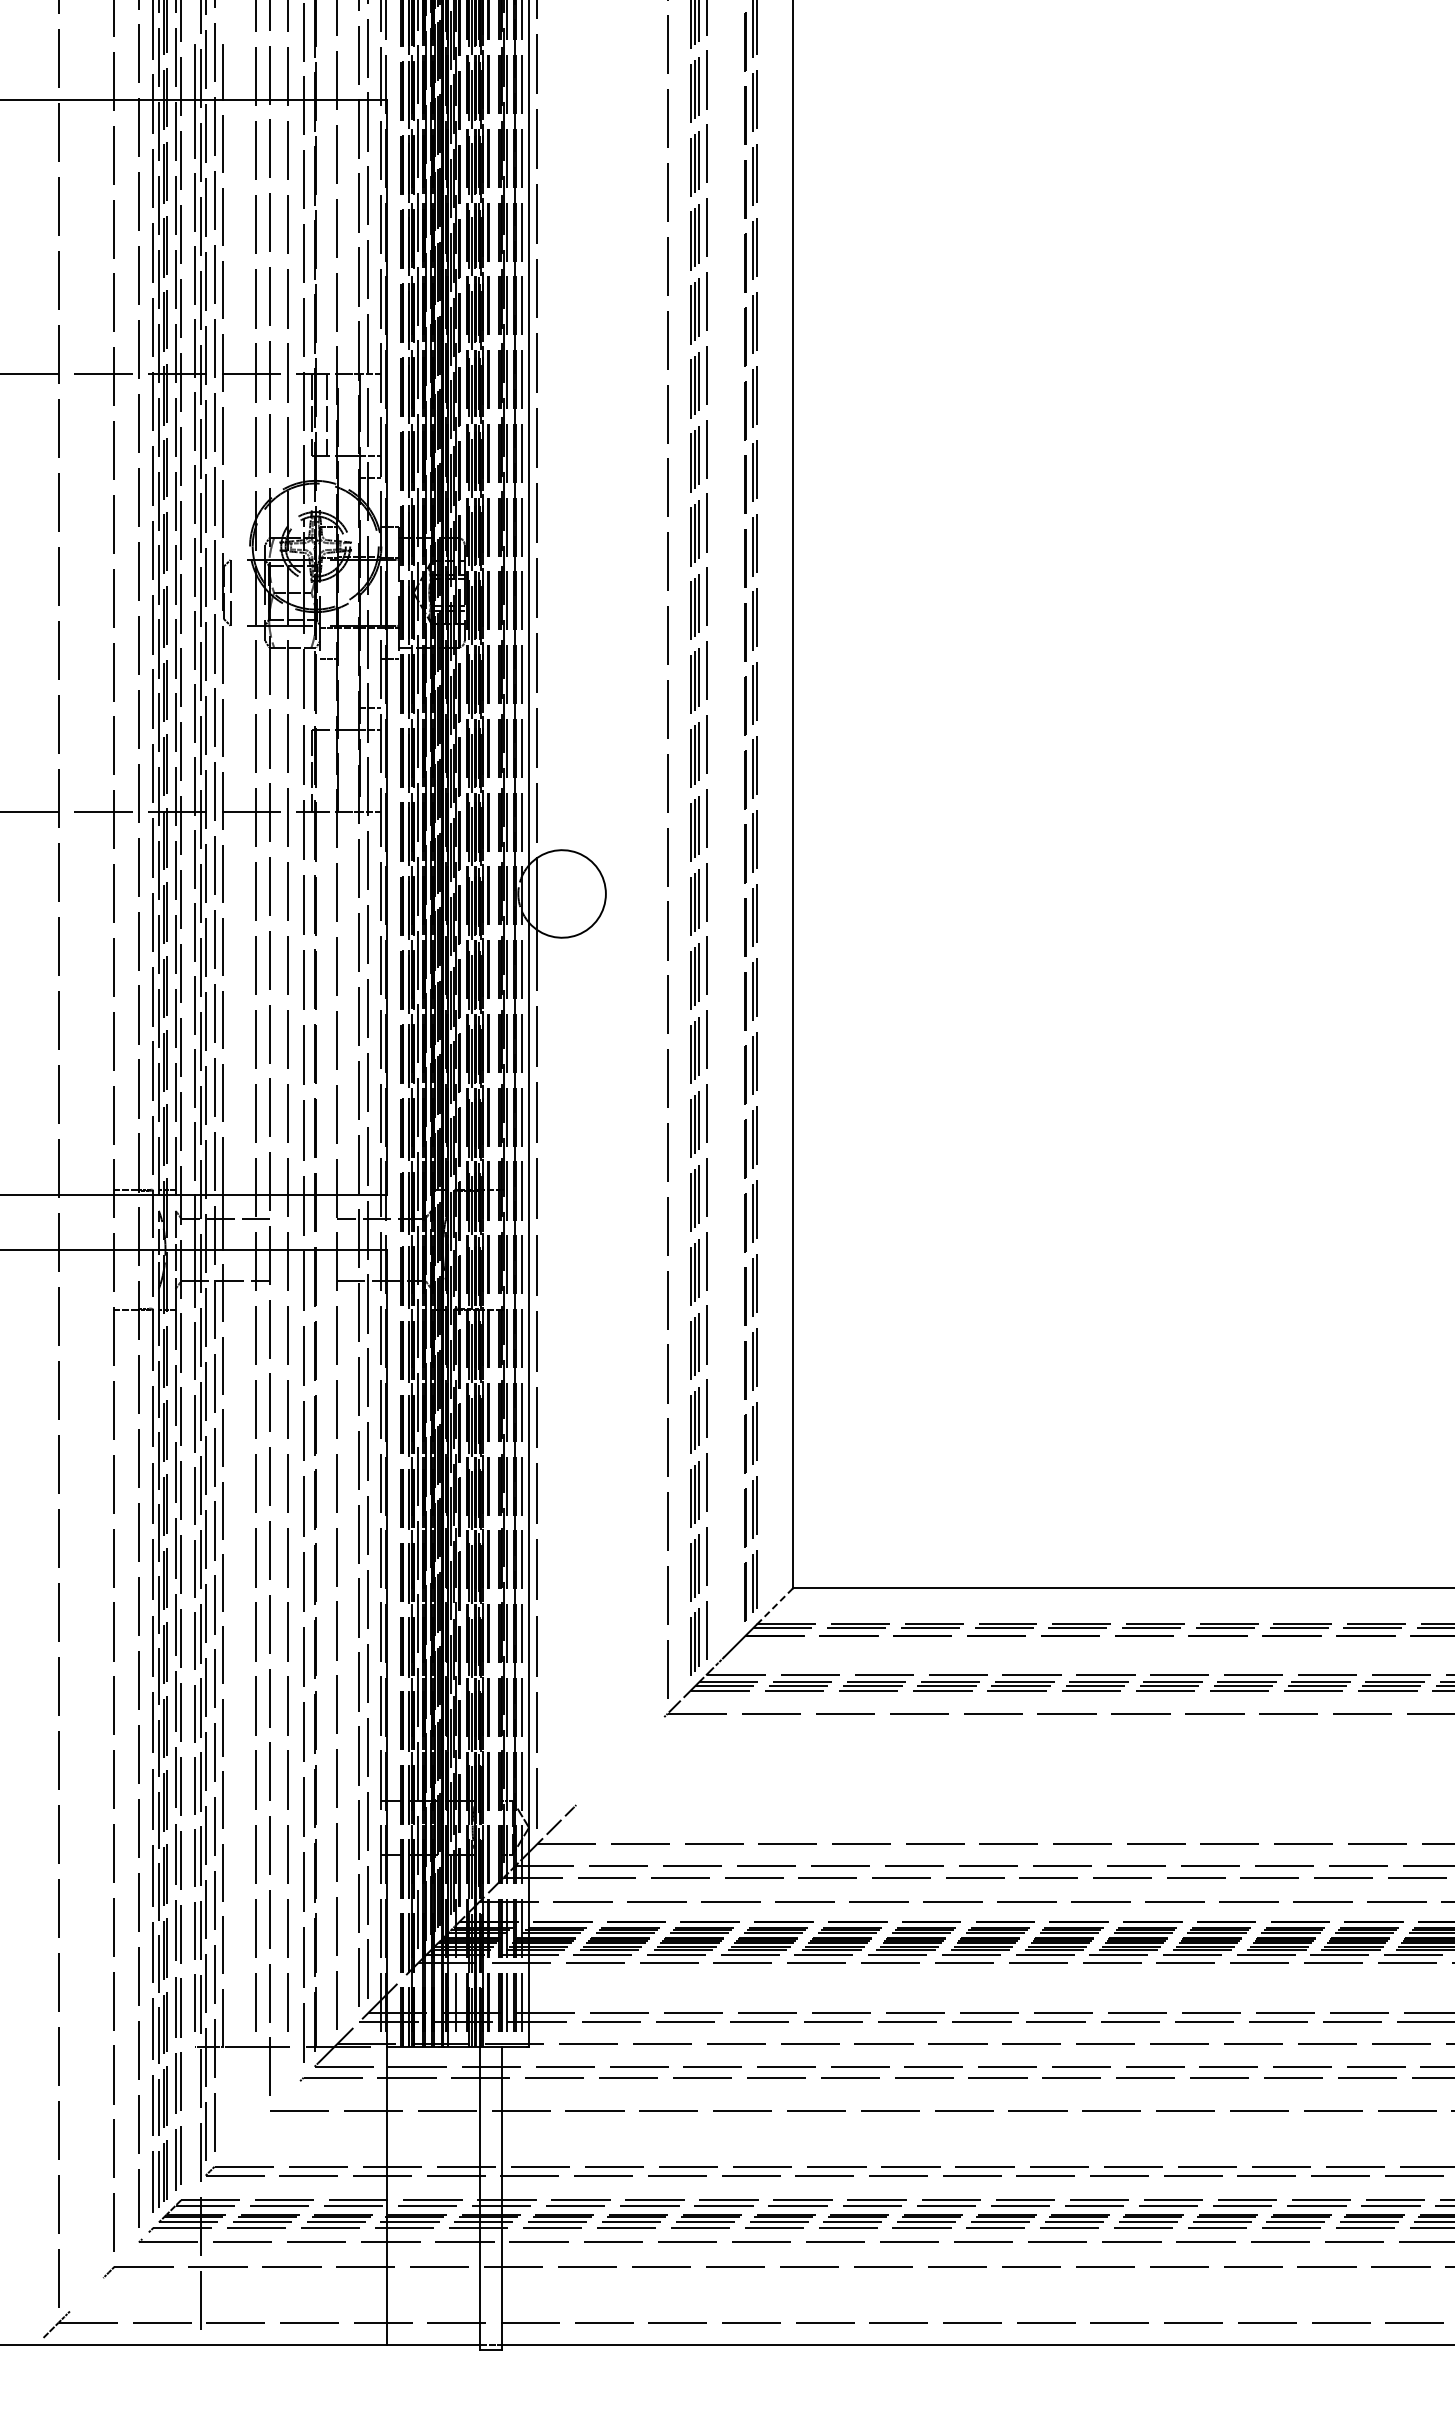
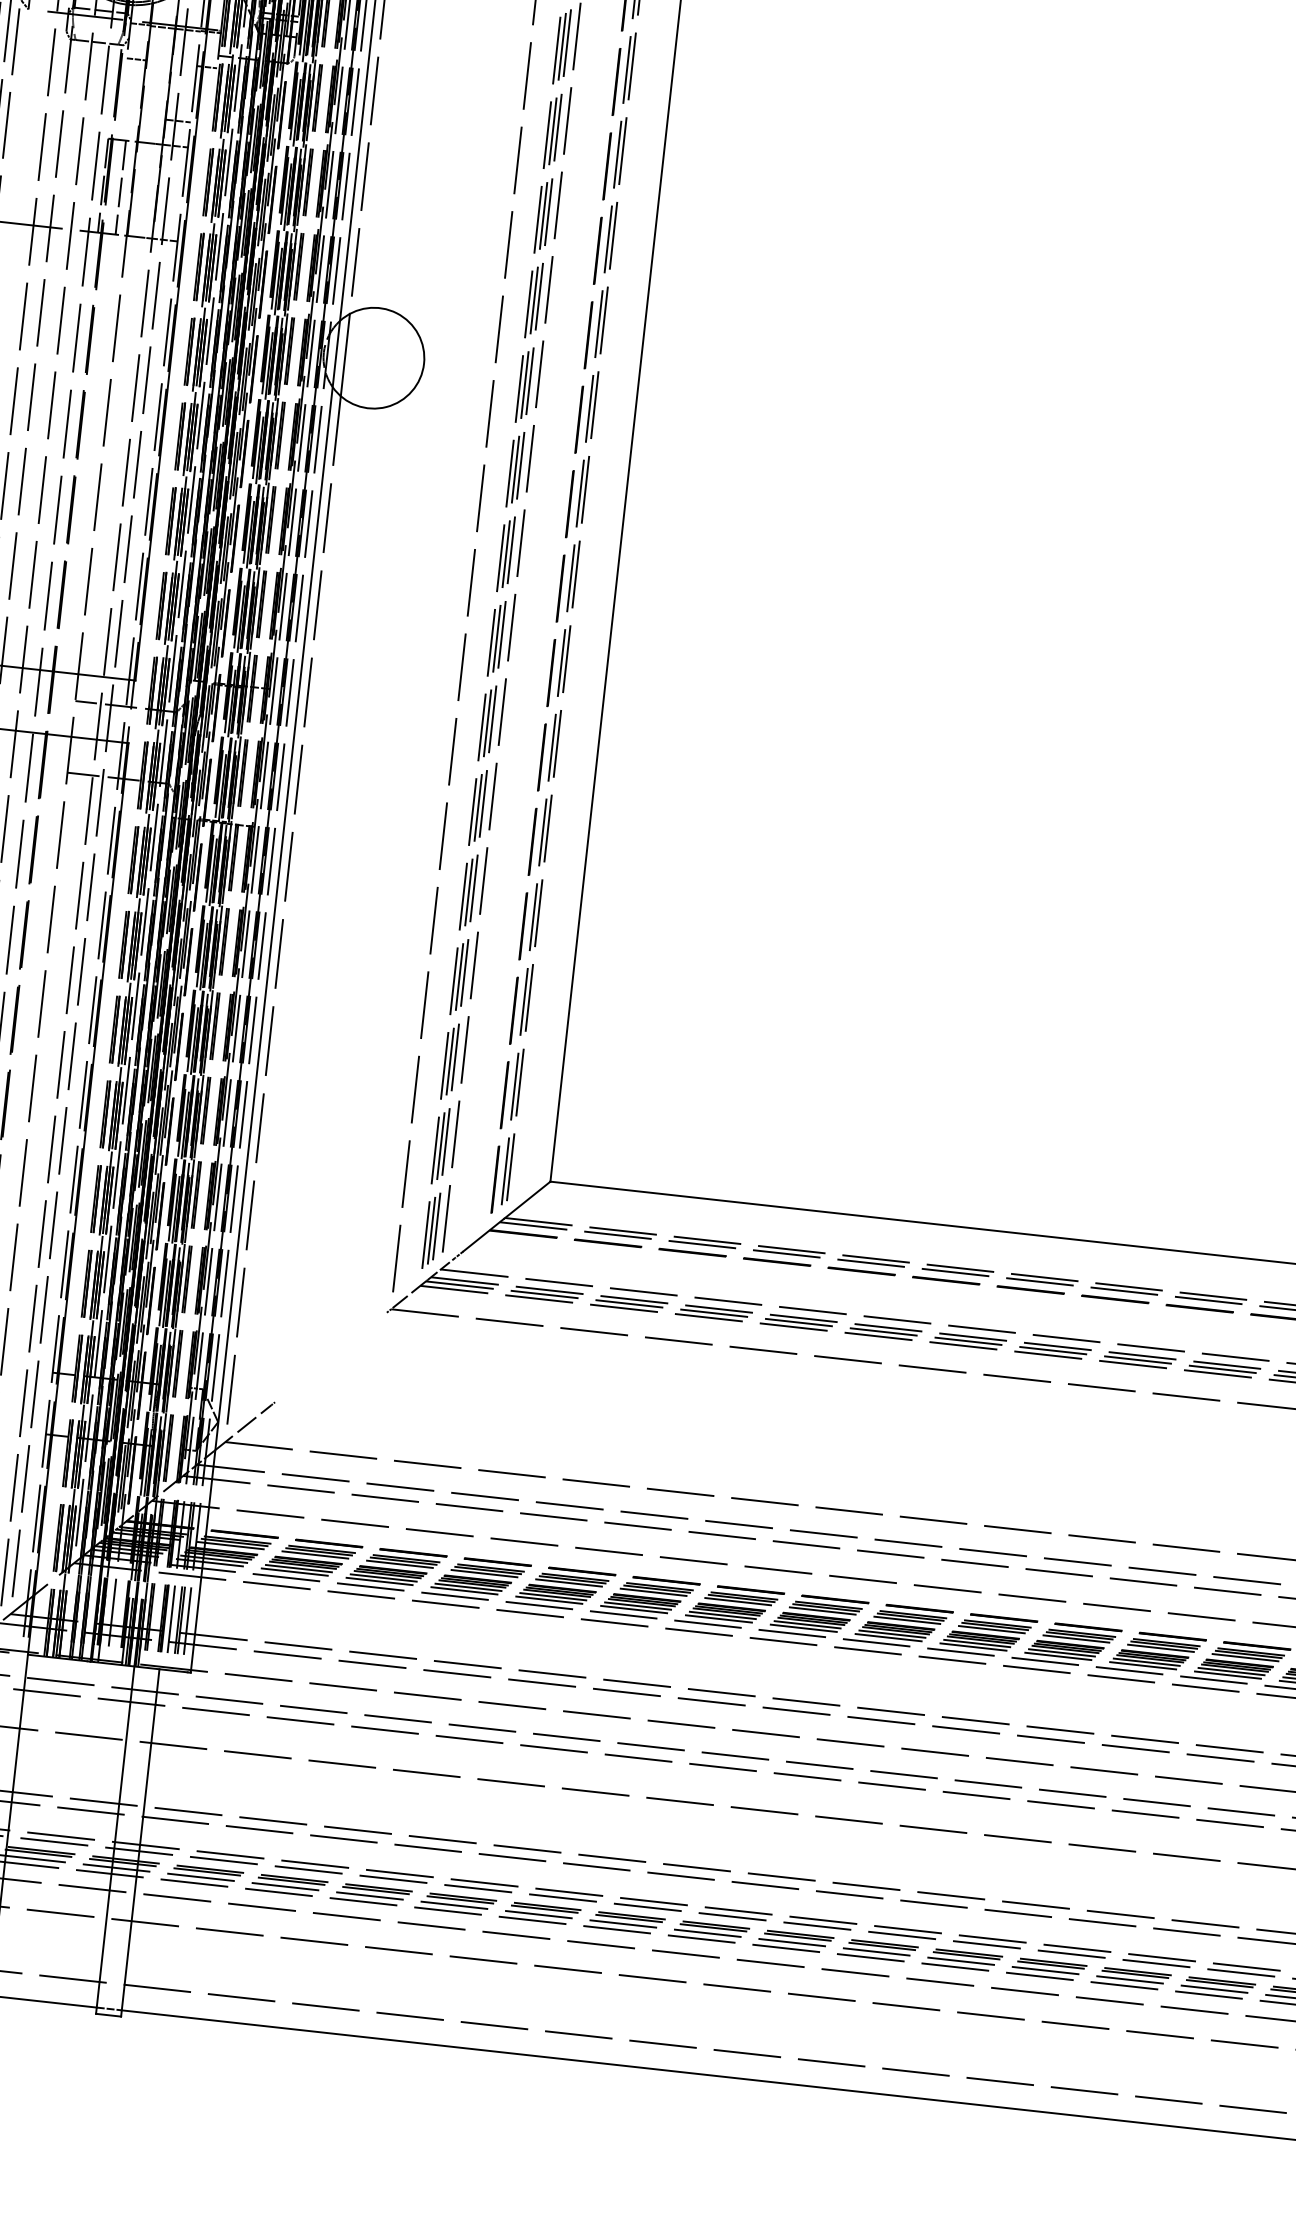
line: (327, 770) -> (121, 187), added
line: (774, 1606) -> (526, 1200), dashed -> solid

